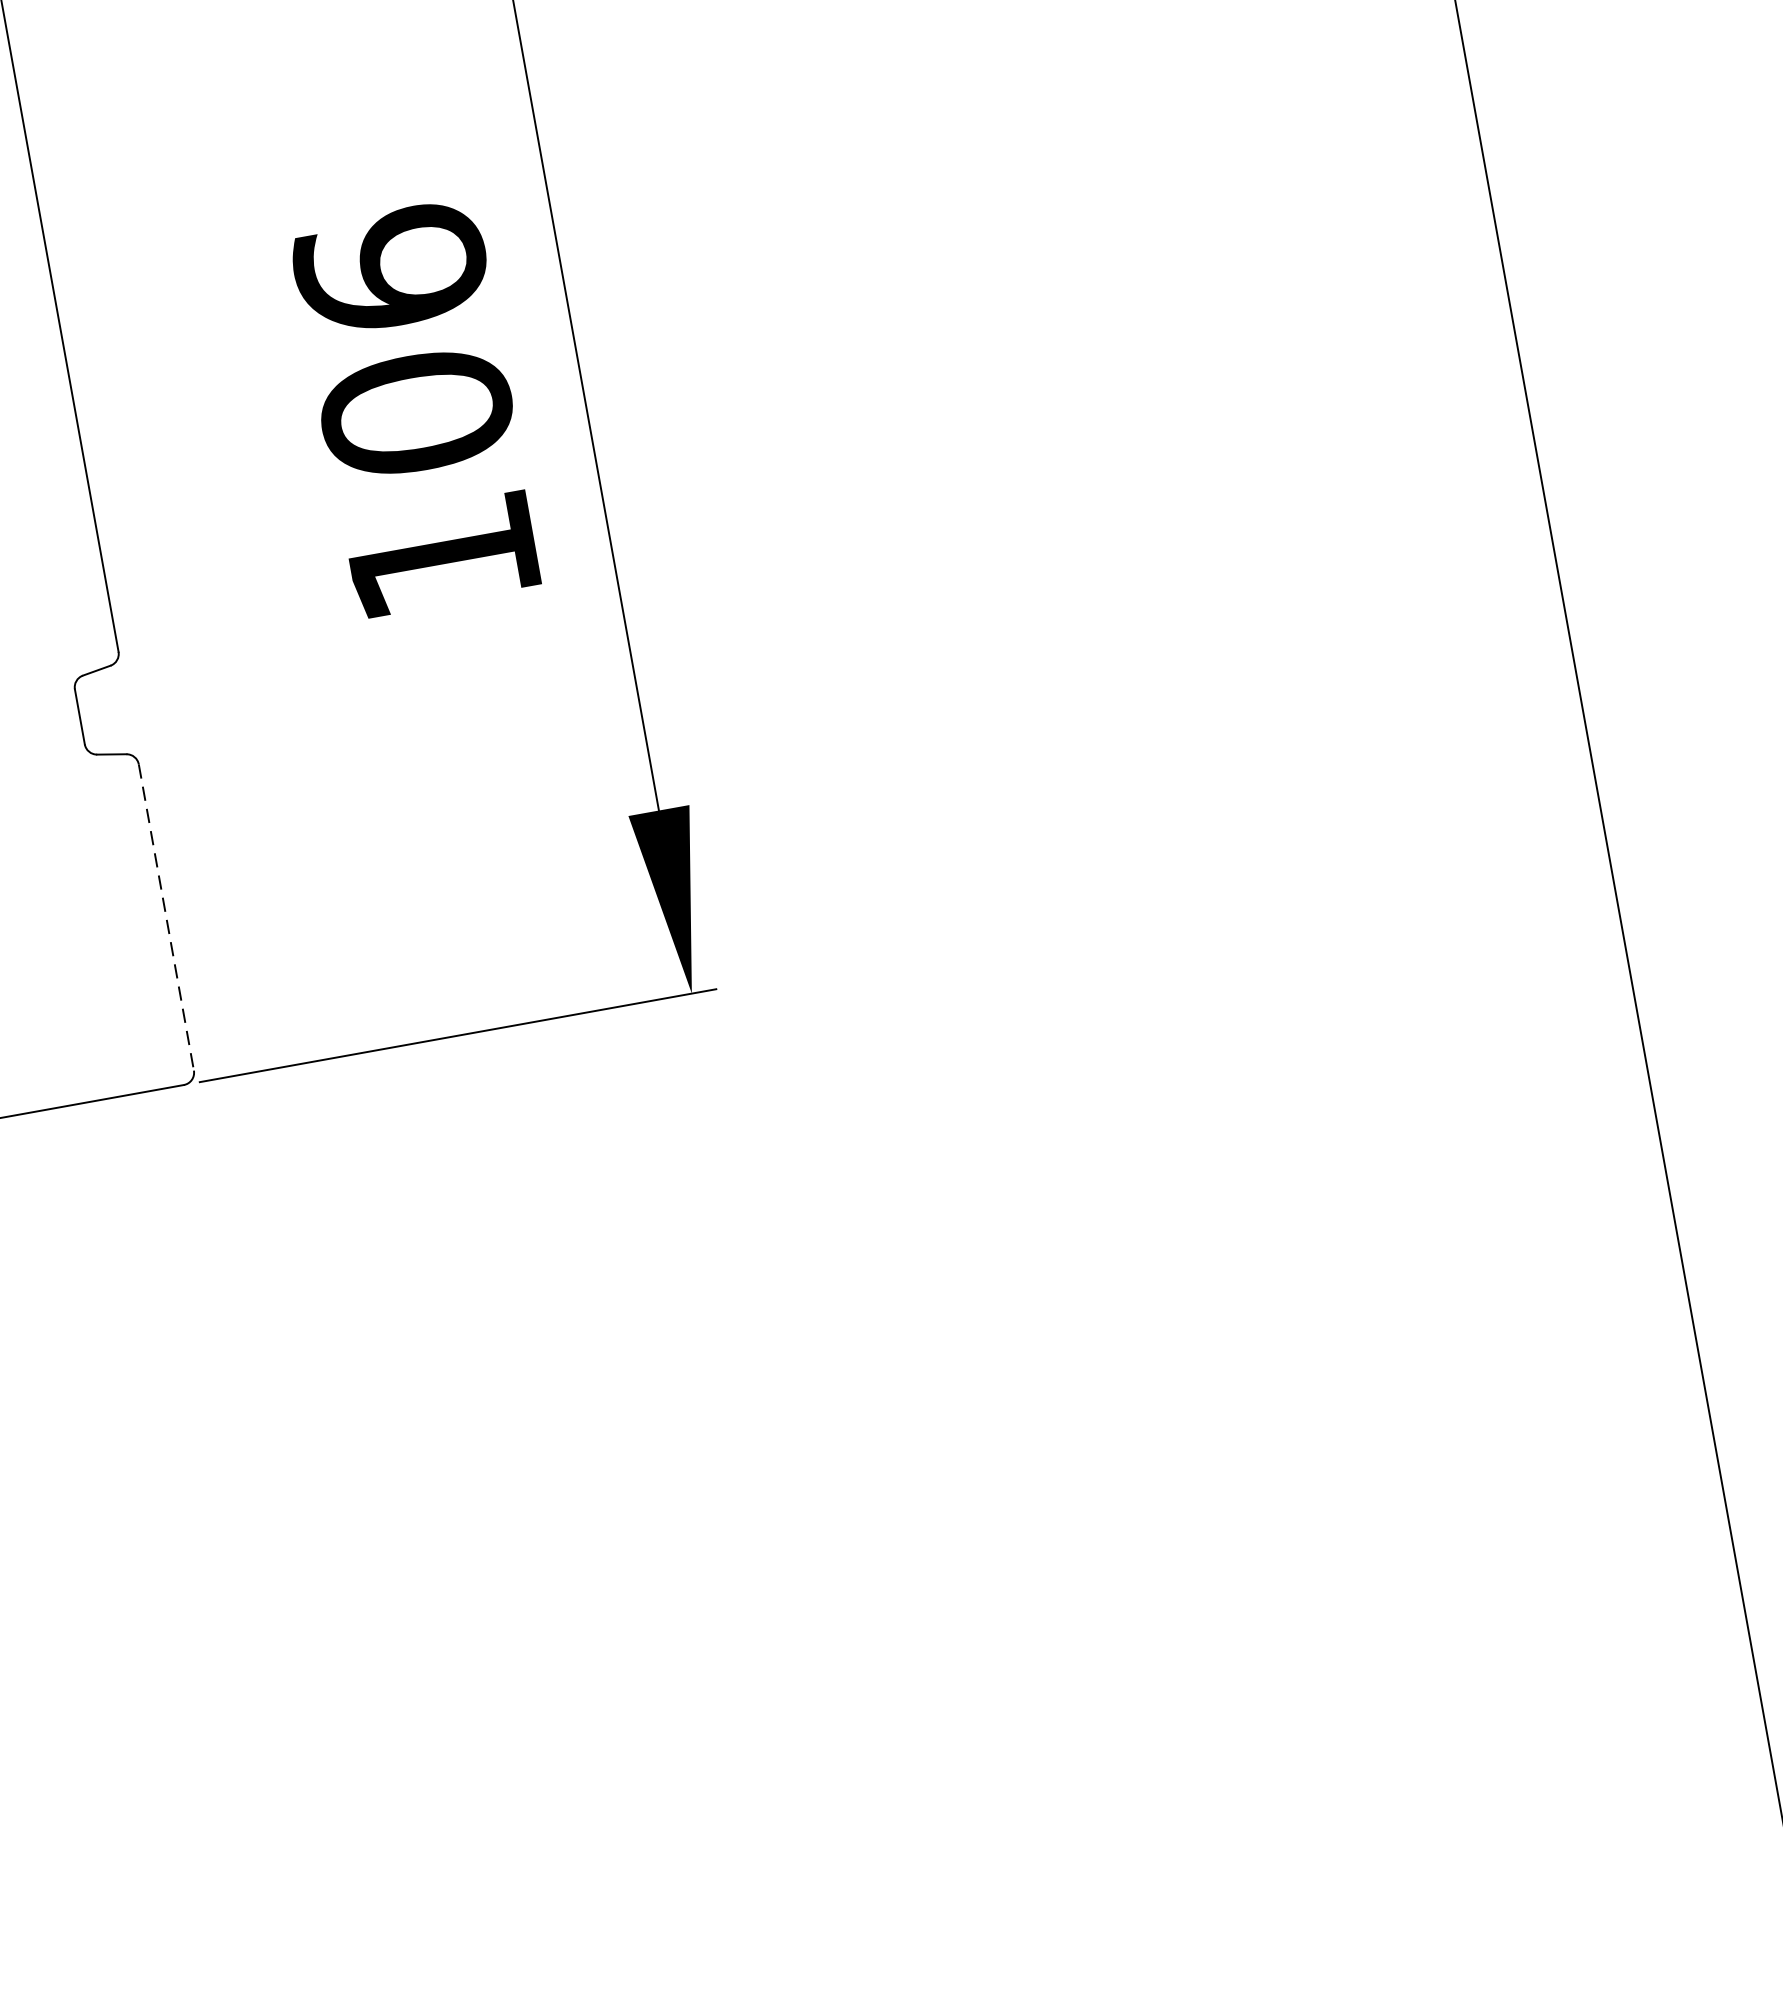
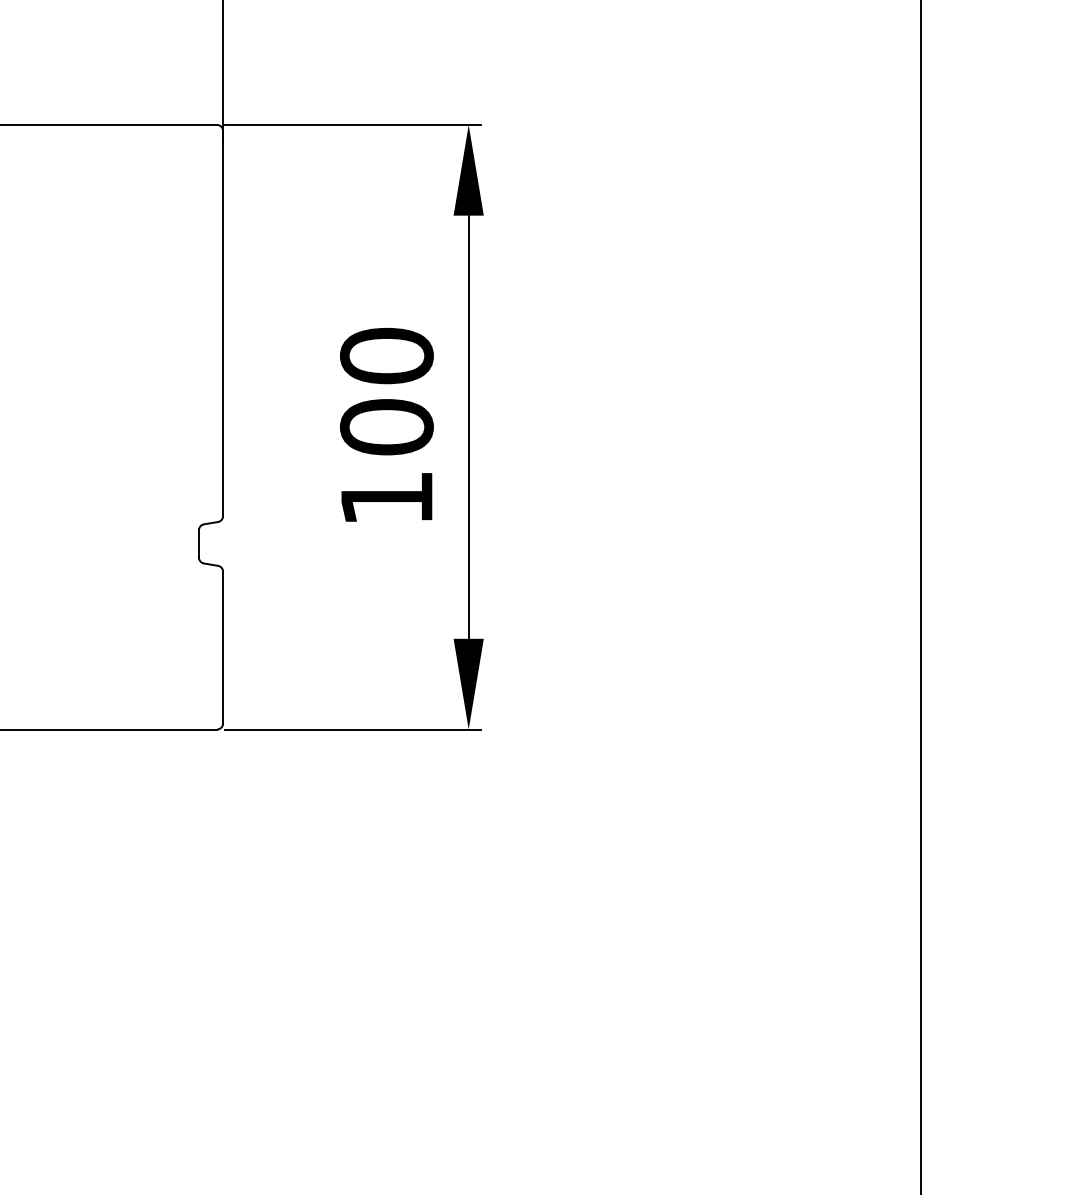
text: (390, 268) -> (386, 355), 106 -> 100
line: (167, 917) -> (223, 647), dashed -> solid

